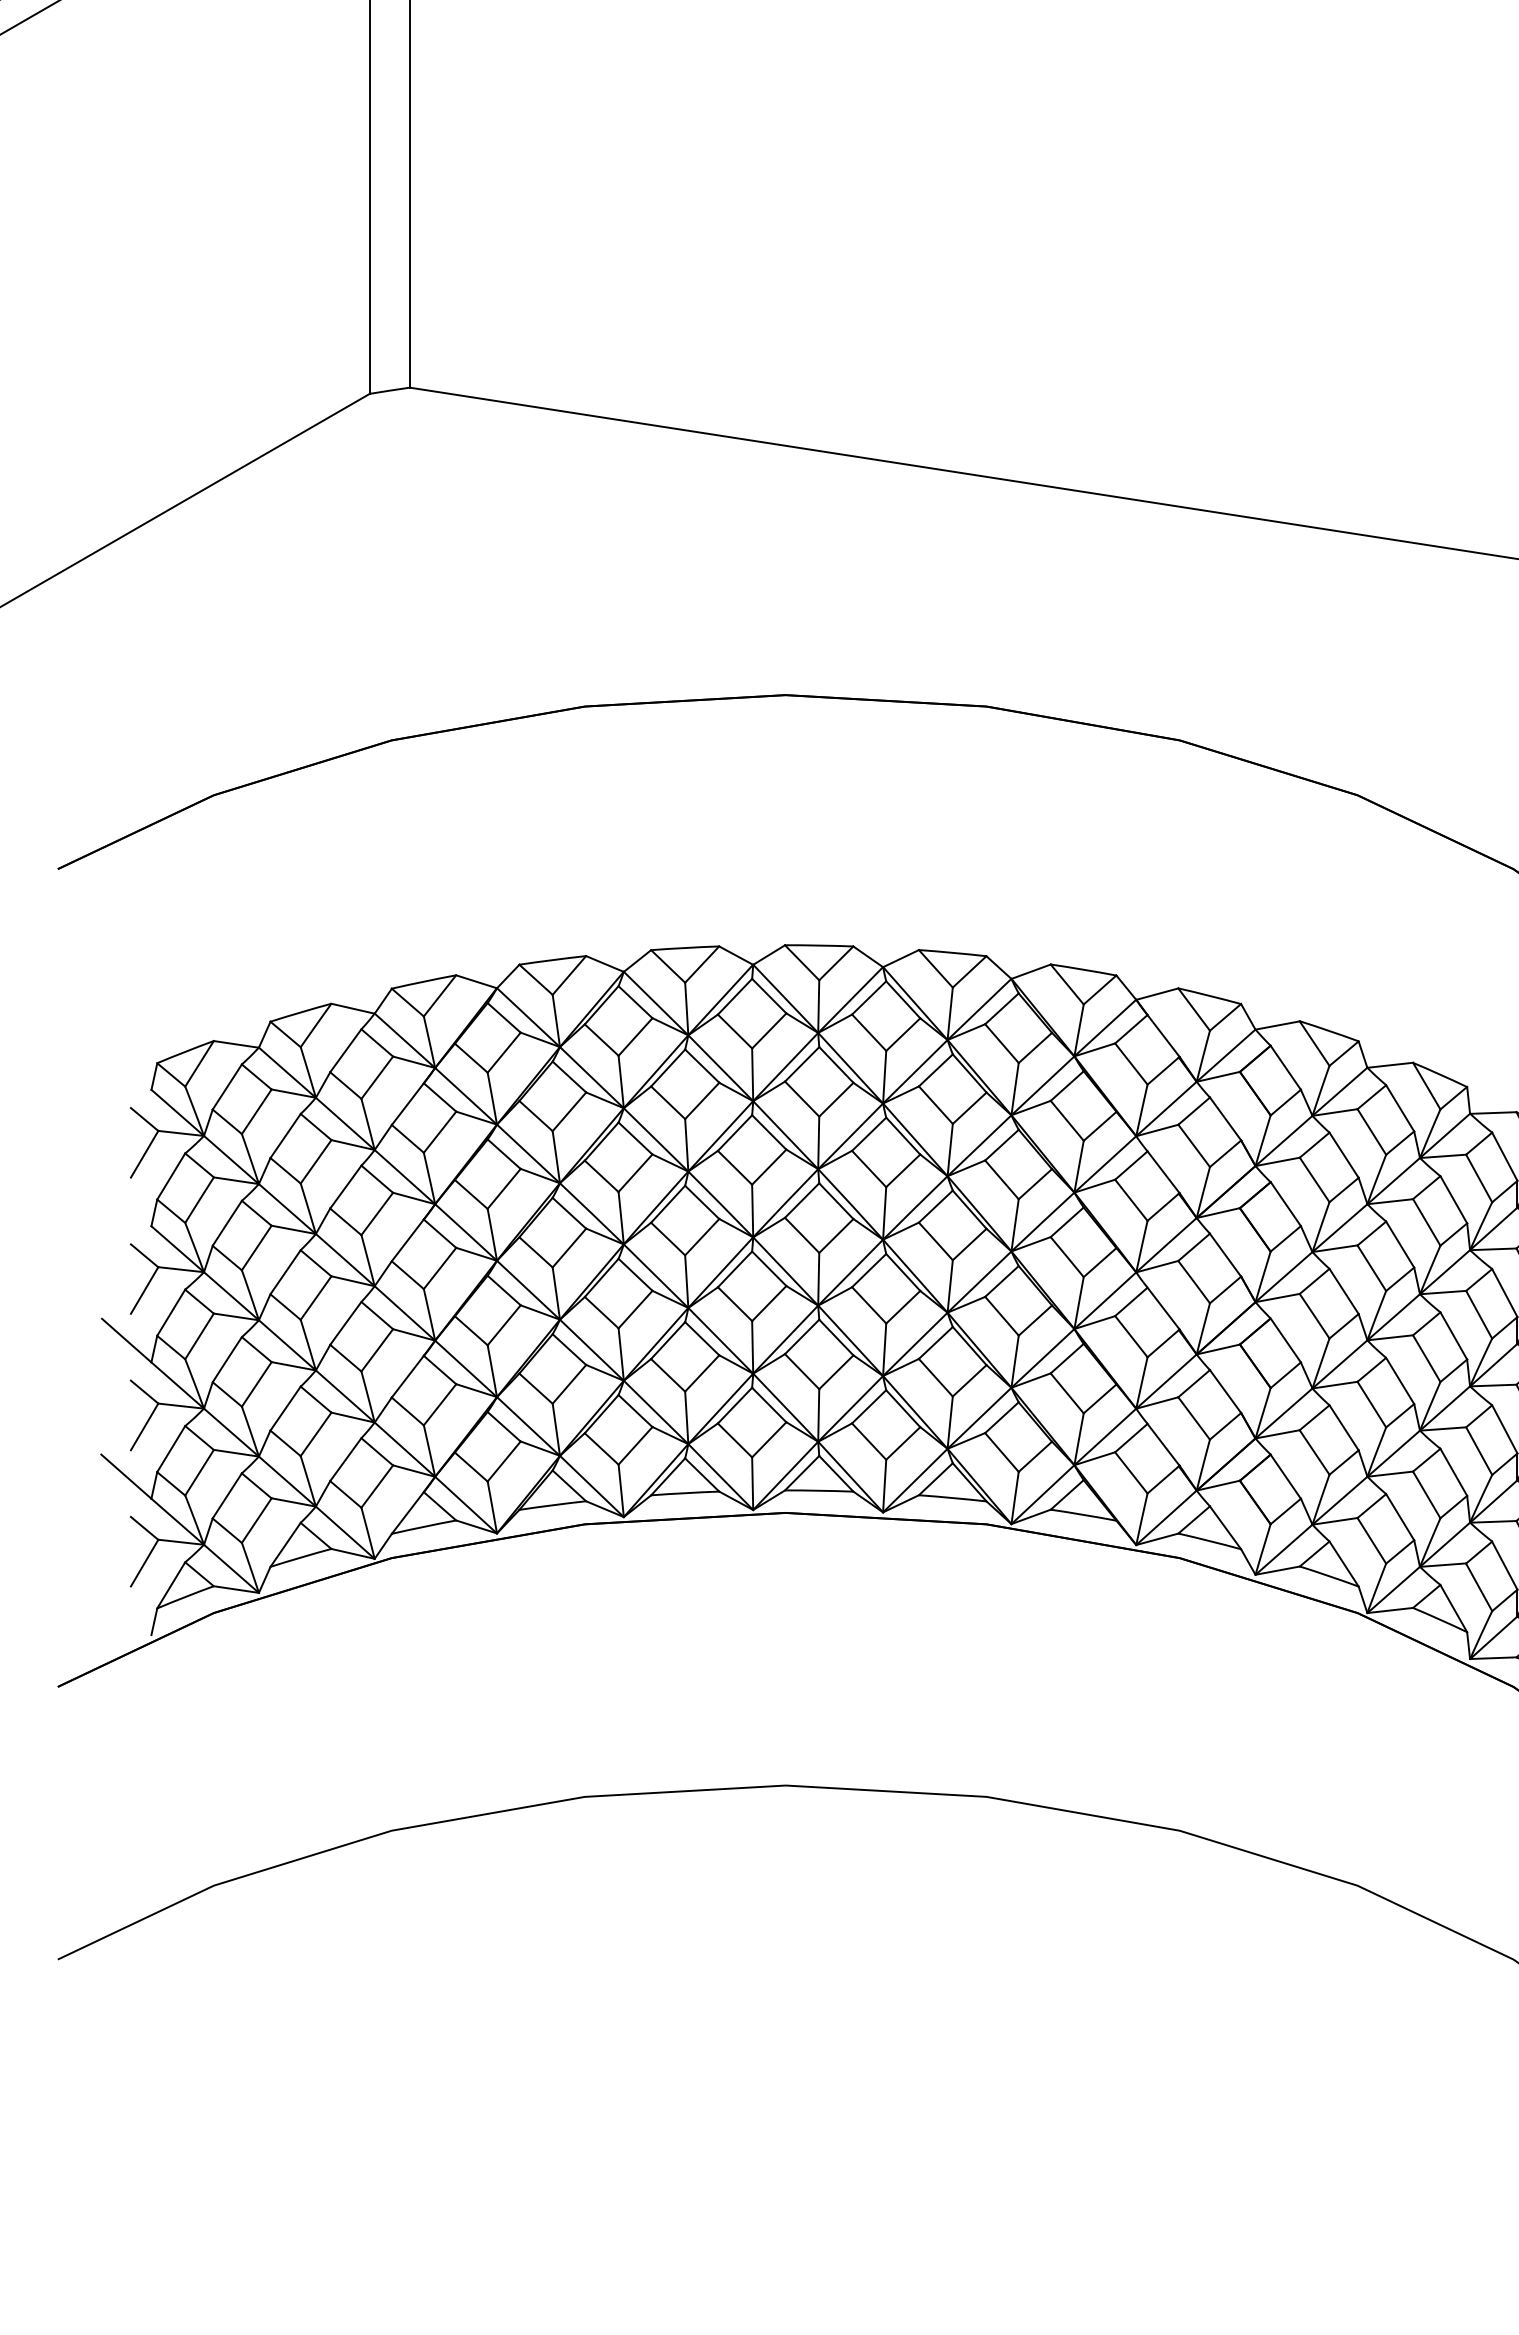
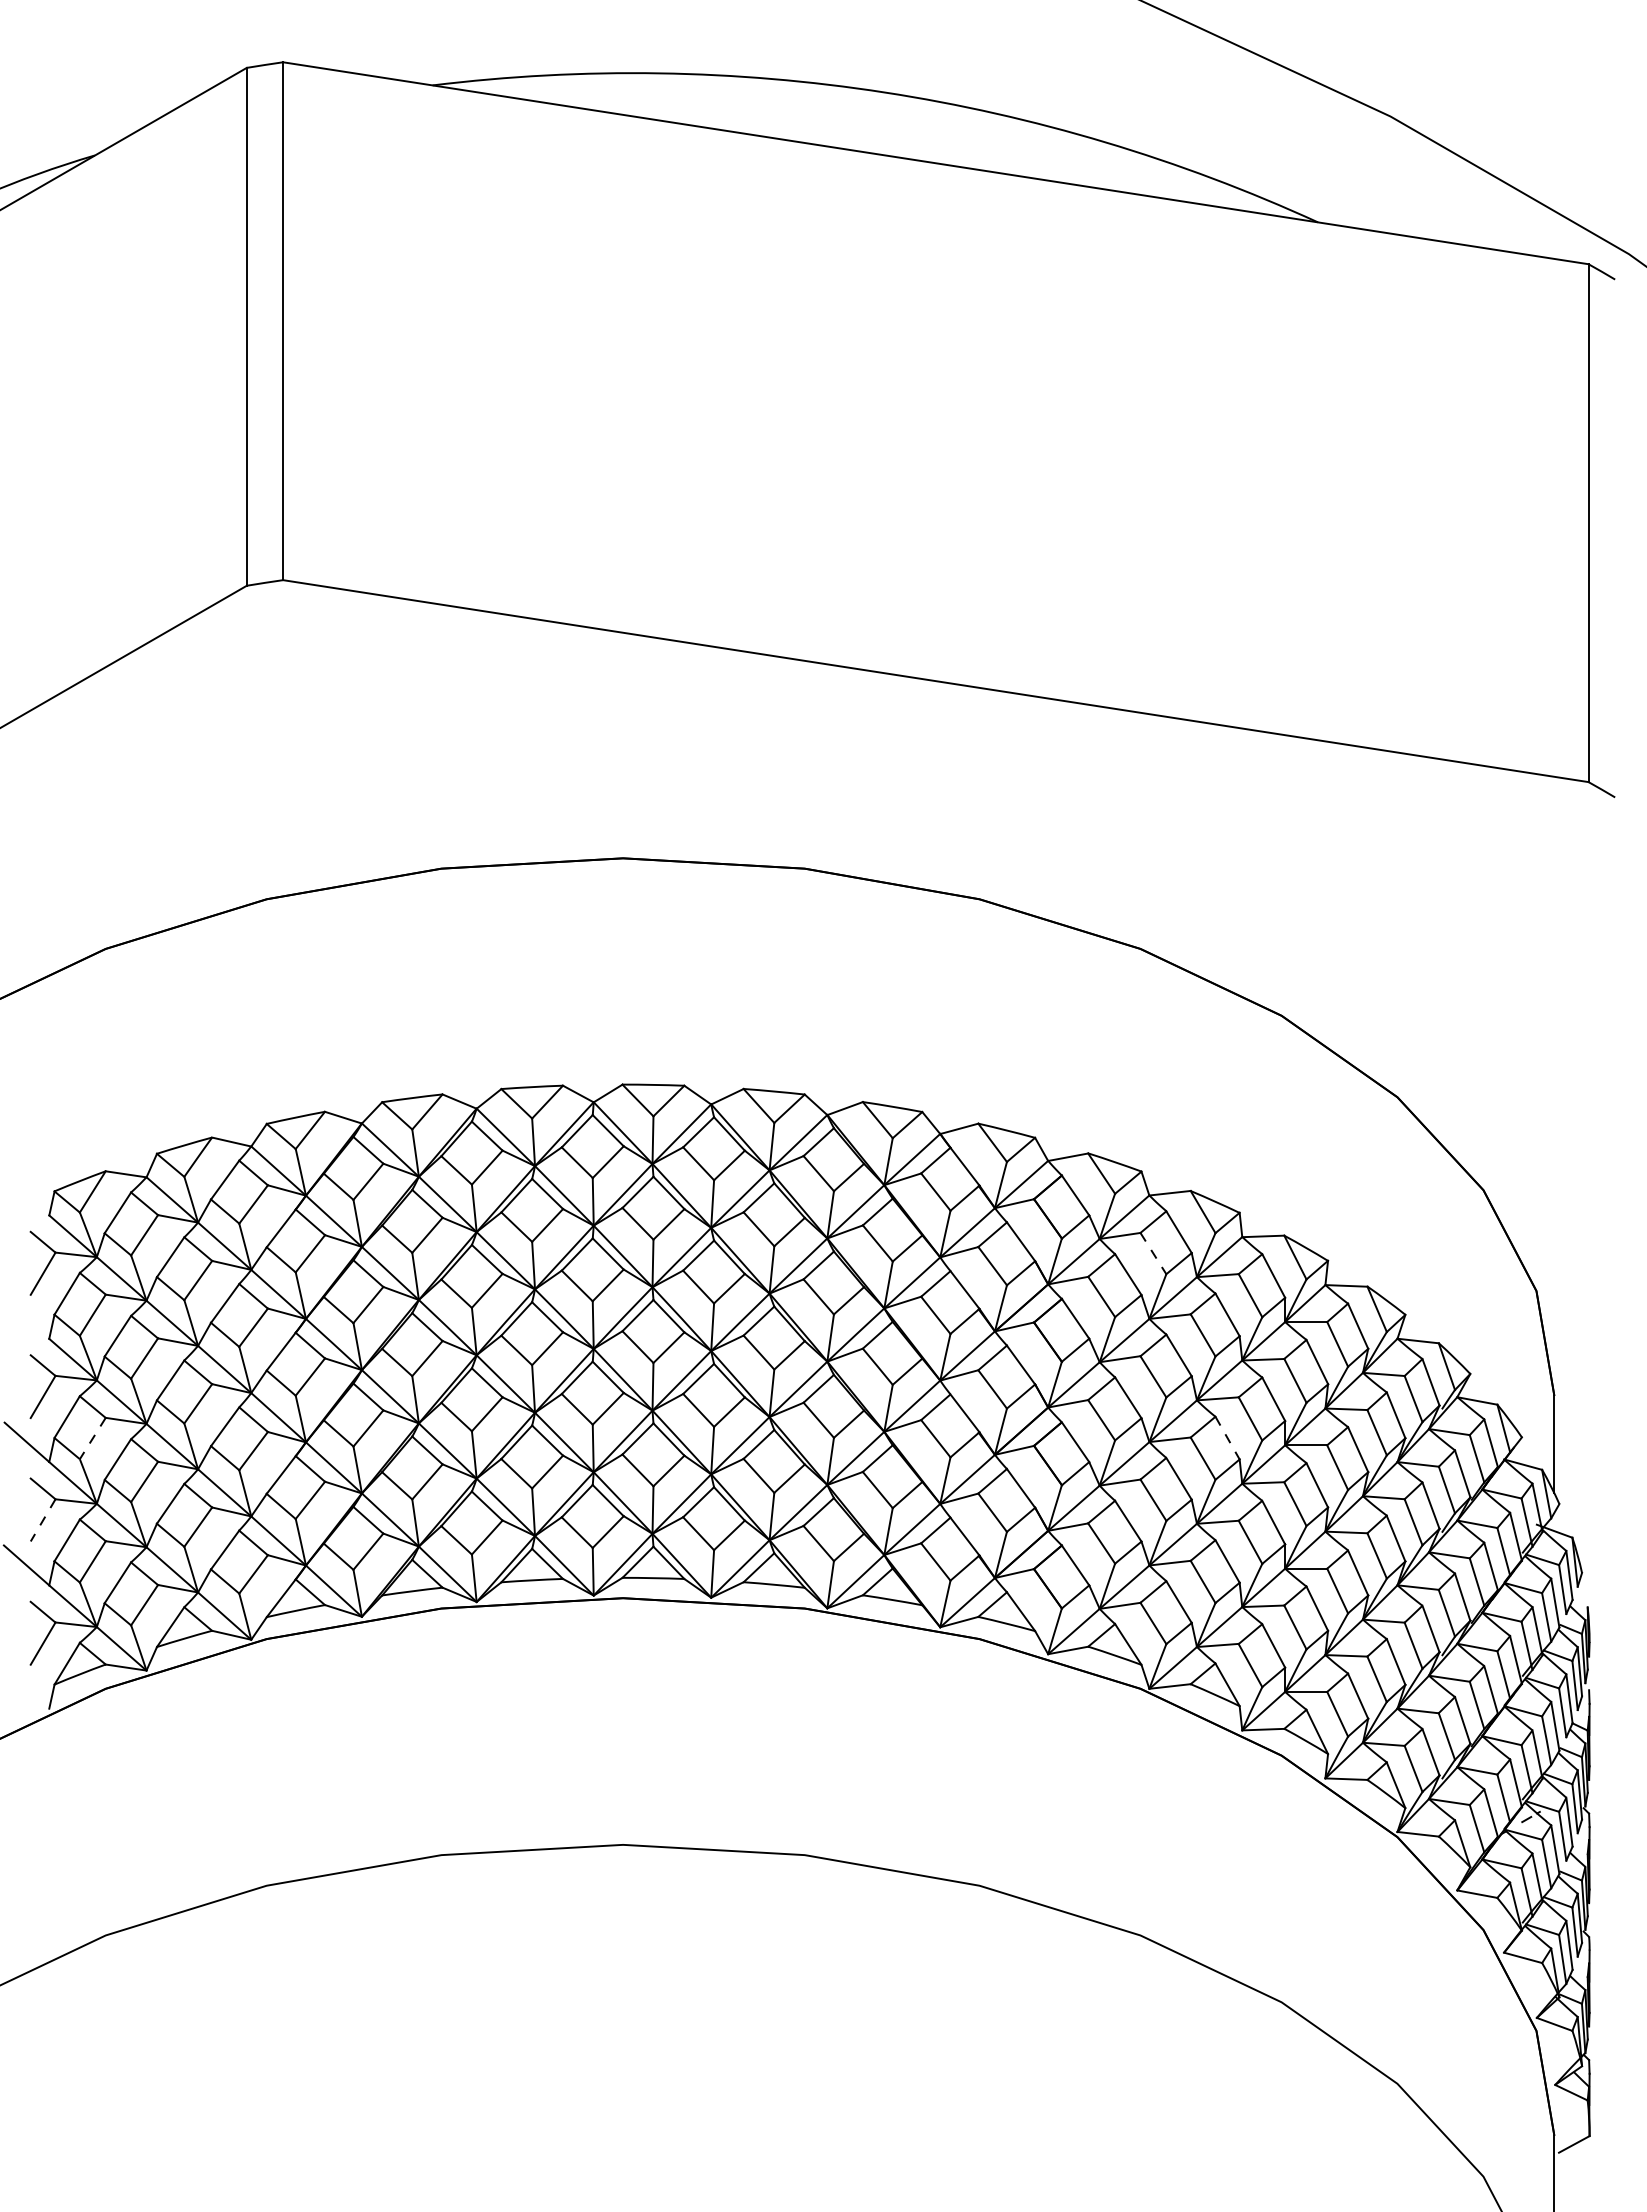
line: (1371, 1133) -> (1153, 1254), solid -> dashed
line: (199, 1336) -> (92, 1438), solid -> dashed
line: (1453, 1336) -> (1227, 1438), solid -> dashed
line: (143, 1427) -> (42, 1520), solid -> dashed

